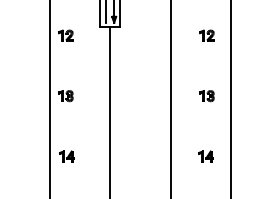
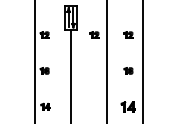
part: (149, 34) -> (94, 34), added
part: (205, 155) -> (127, 106), size x1.6

